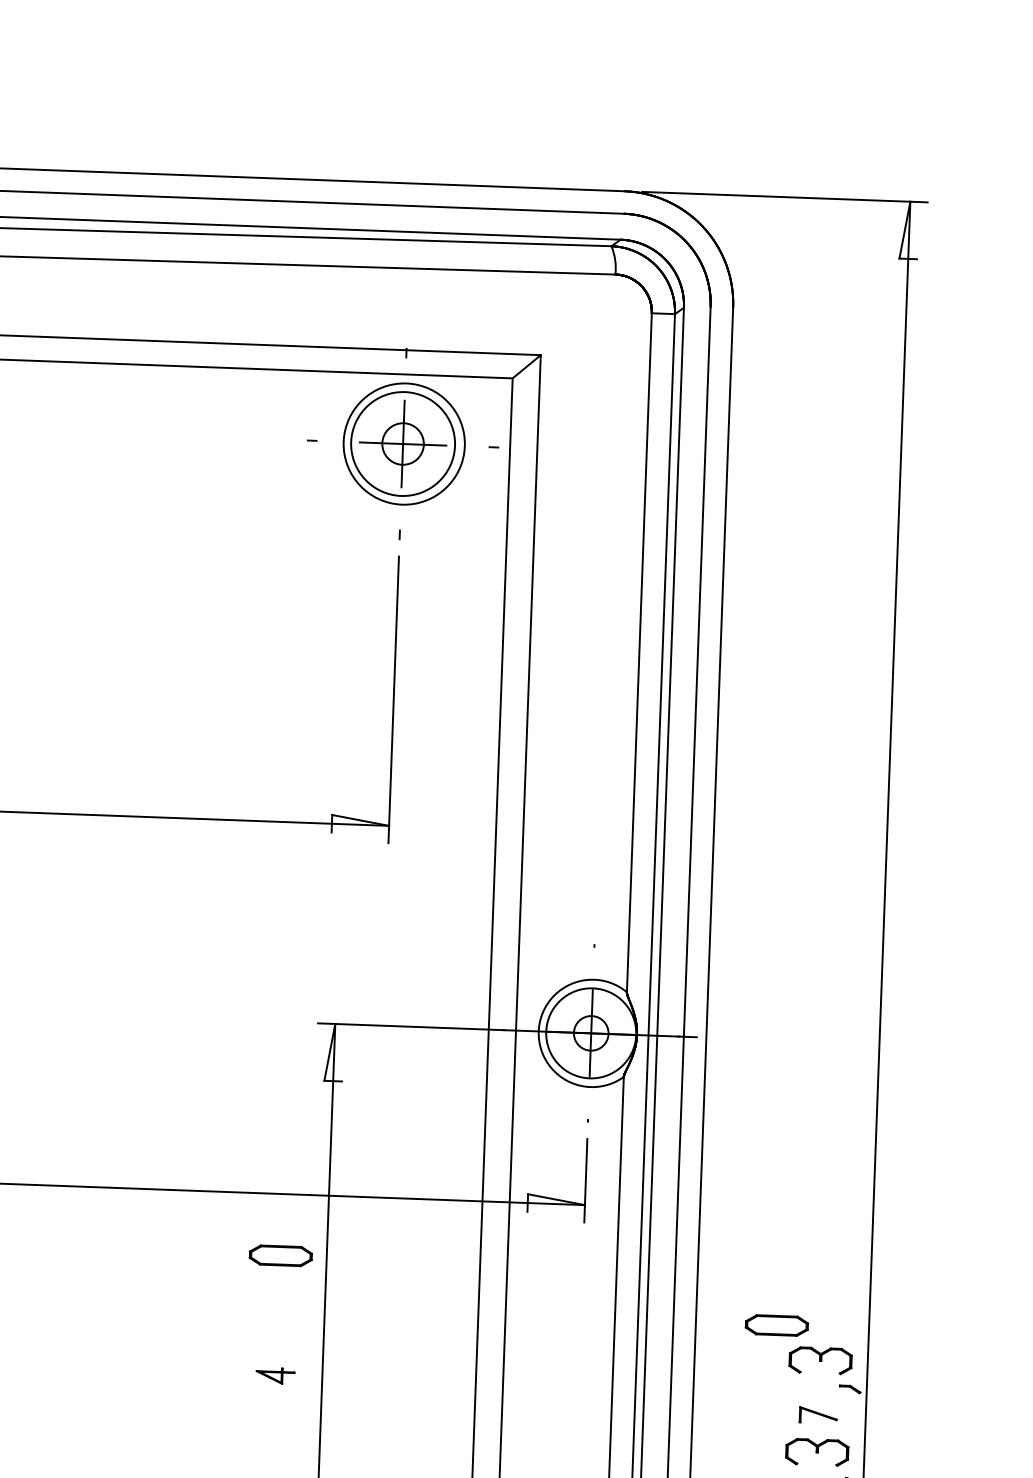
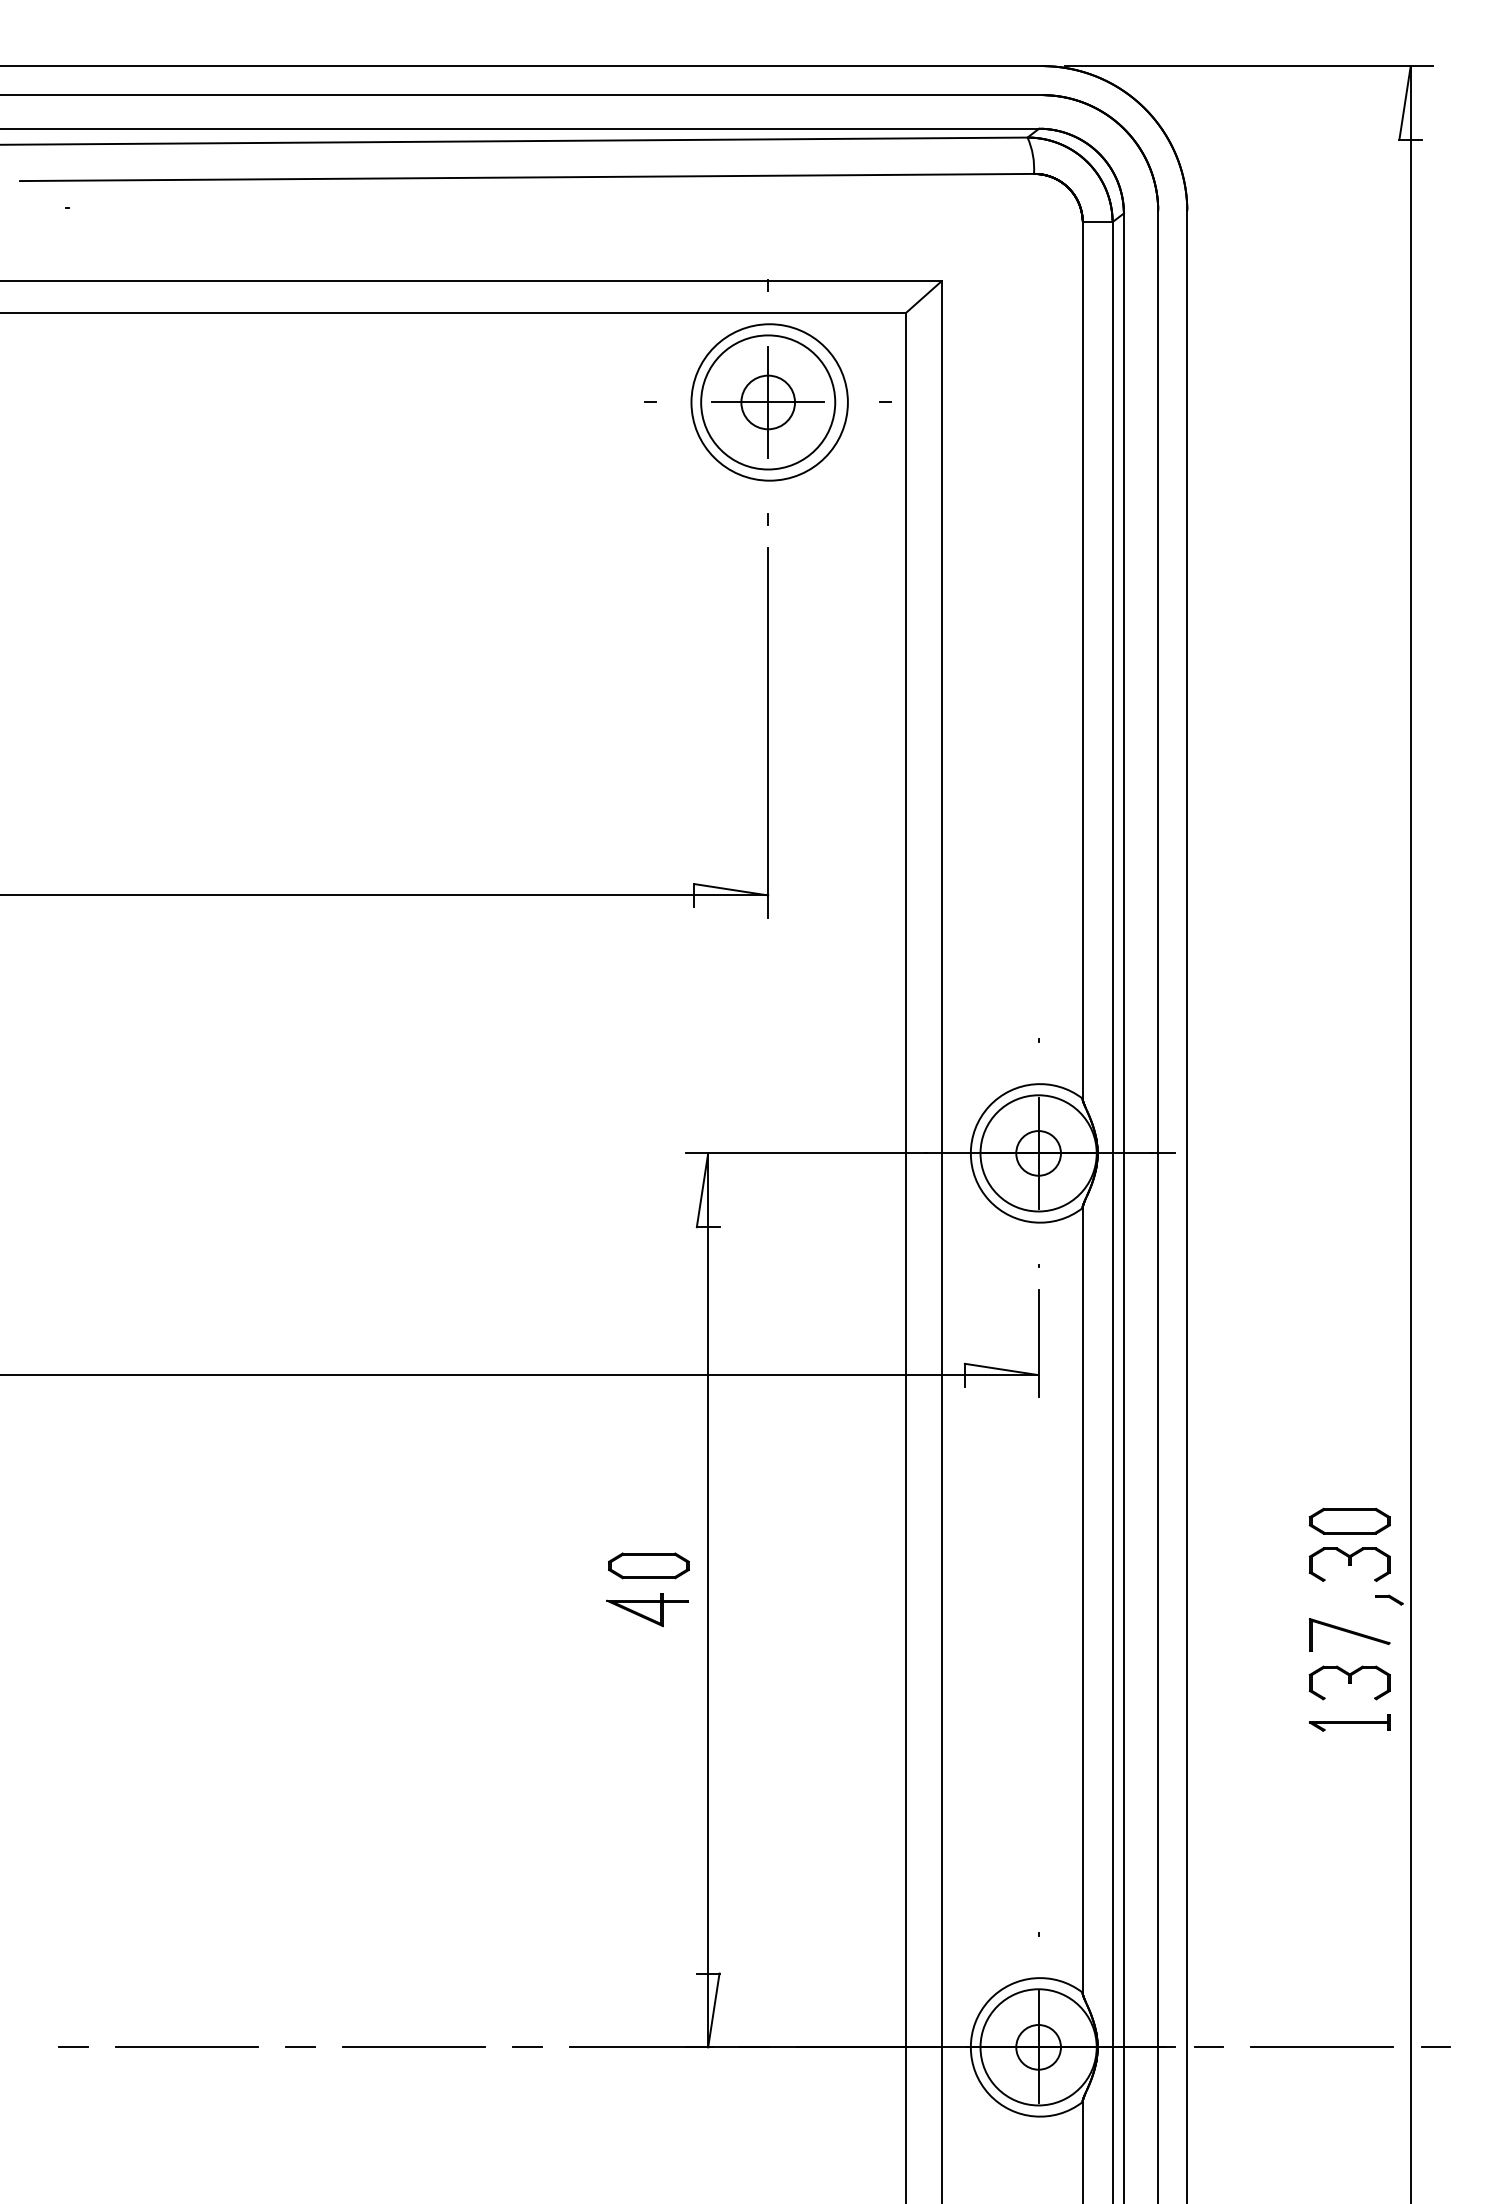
part: (280, 1255) -> (648, 1565), moved
part: (776, 1324) -> (1349, 1520), moved
part: (275, 1376) -> (647, 1610), size x1.67
part: (818, 1414) -> (1349, 1634), size x1.67

